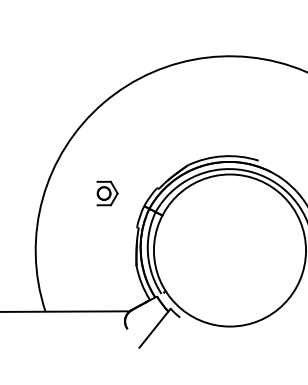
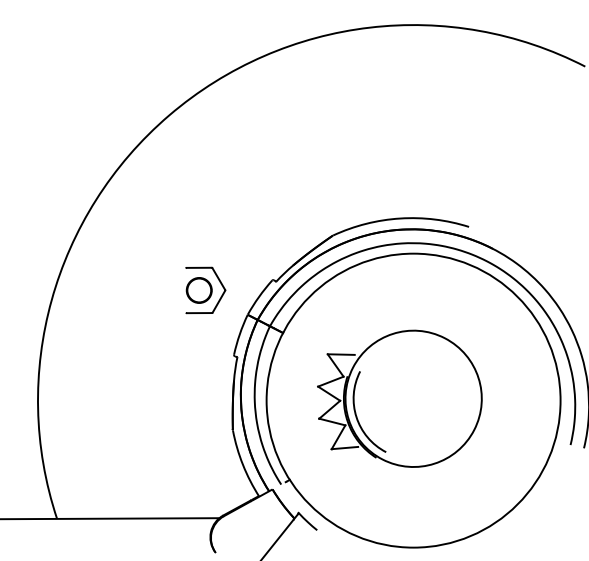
part: (107, 193) -> (205, 290), moved
part: (222, 249) -> (399, 398), added

